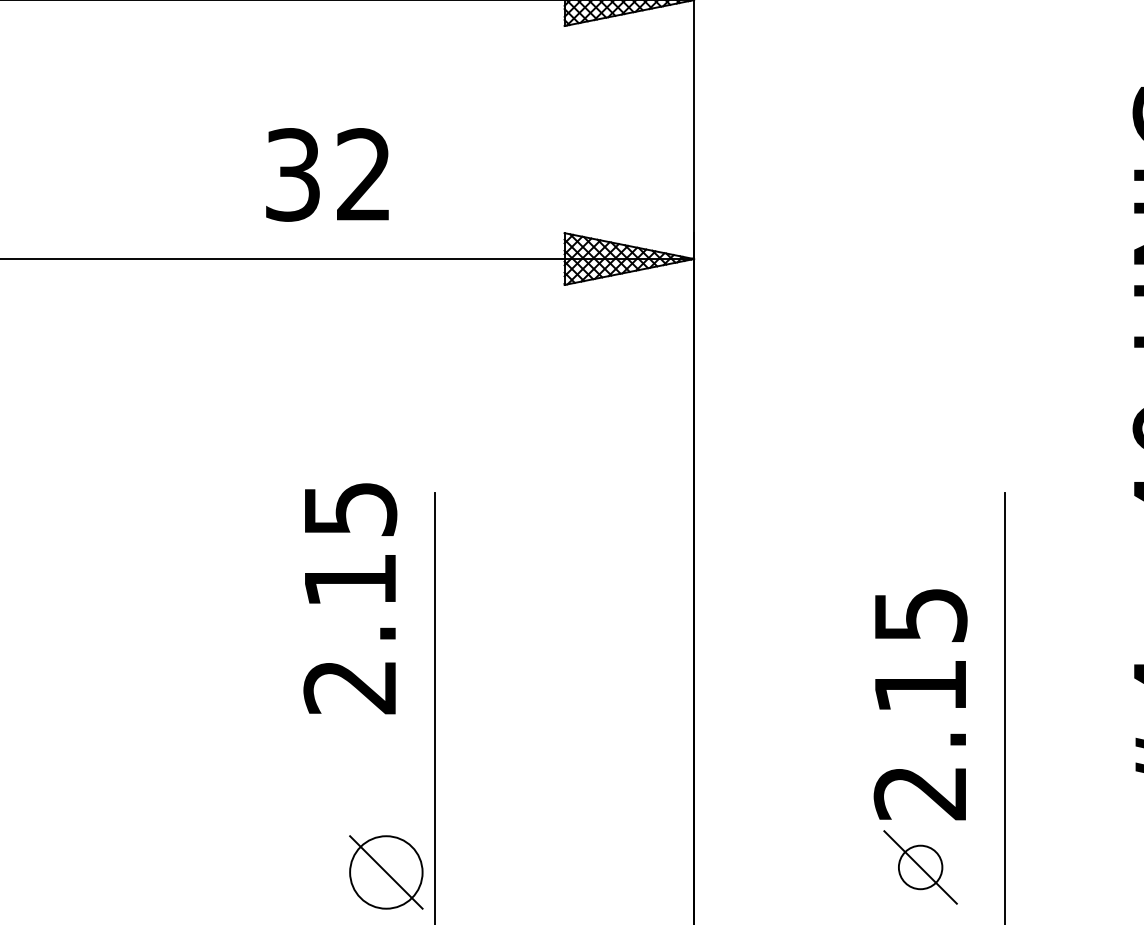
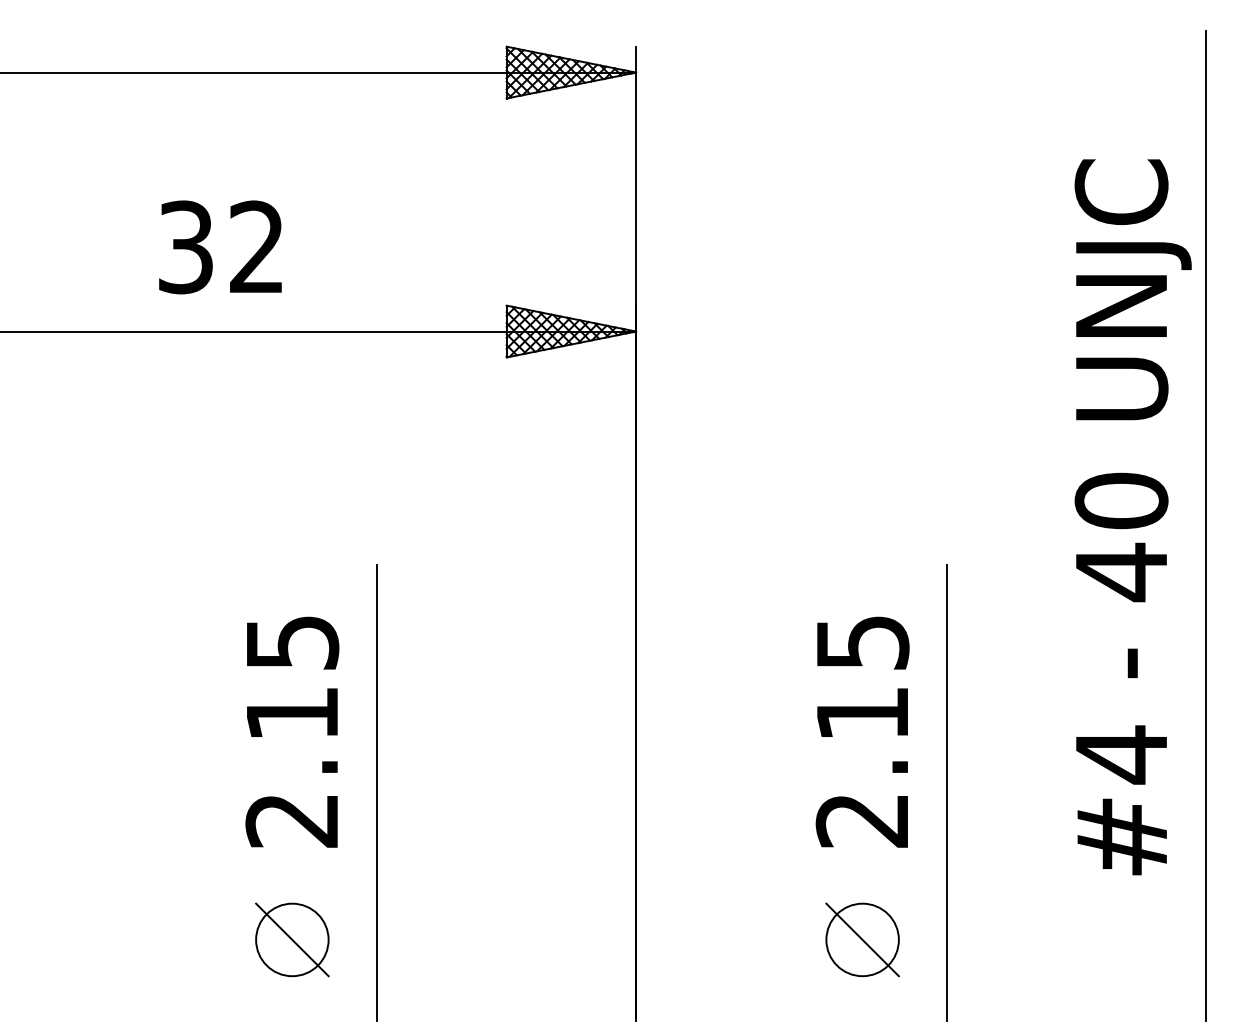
text: (327, 175) -> (220, 247), moved
text: (350, 598) -> (292, 731), moved
text: (920, 704) -> (862, 731), moved
circle: (920, 867) -> (862, 939), size x1.67
part: (386, 872) -> (292, 939), moved

